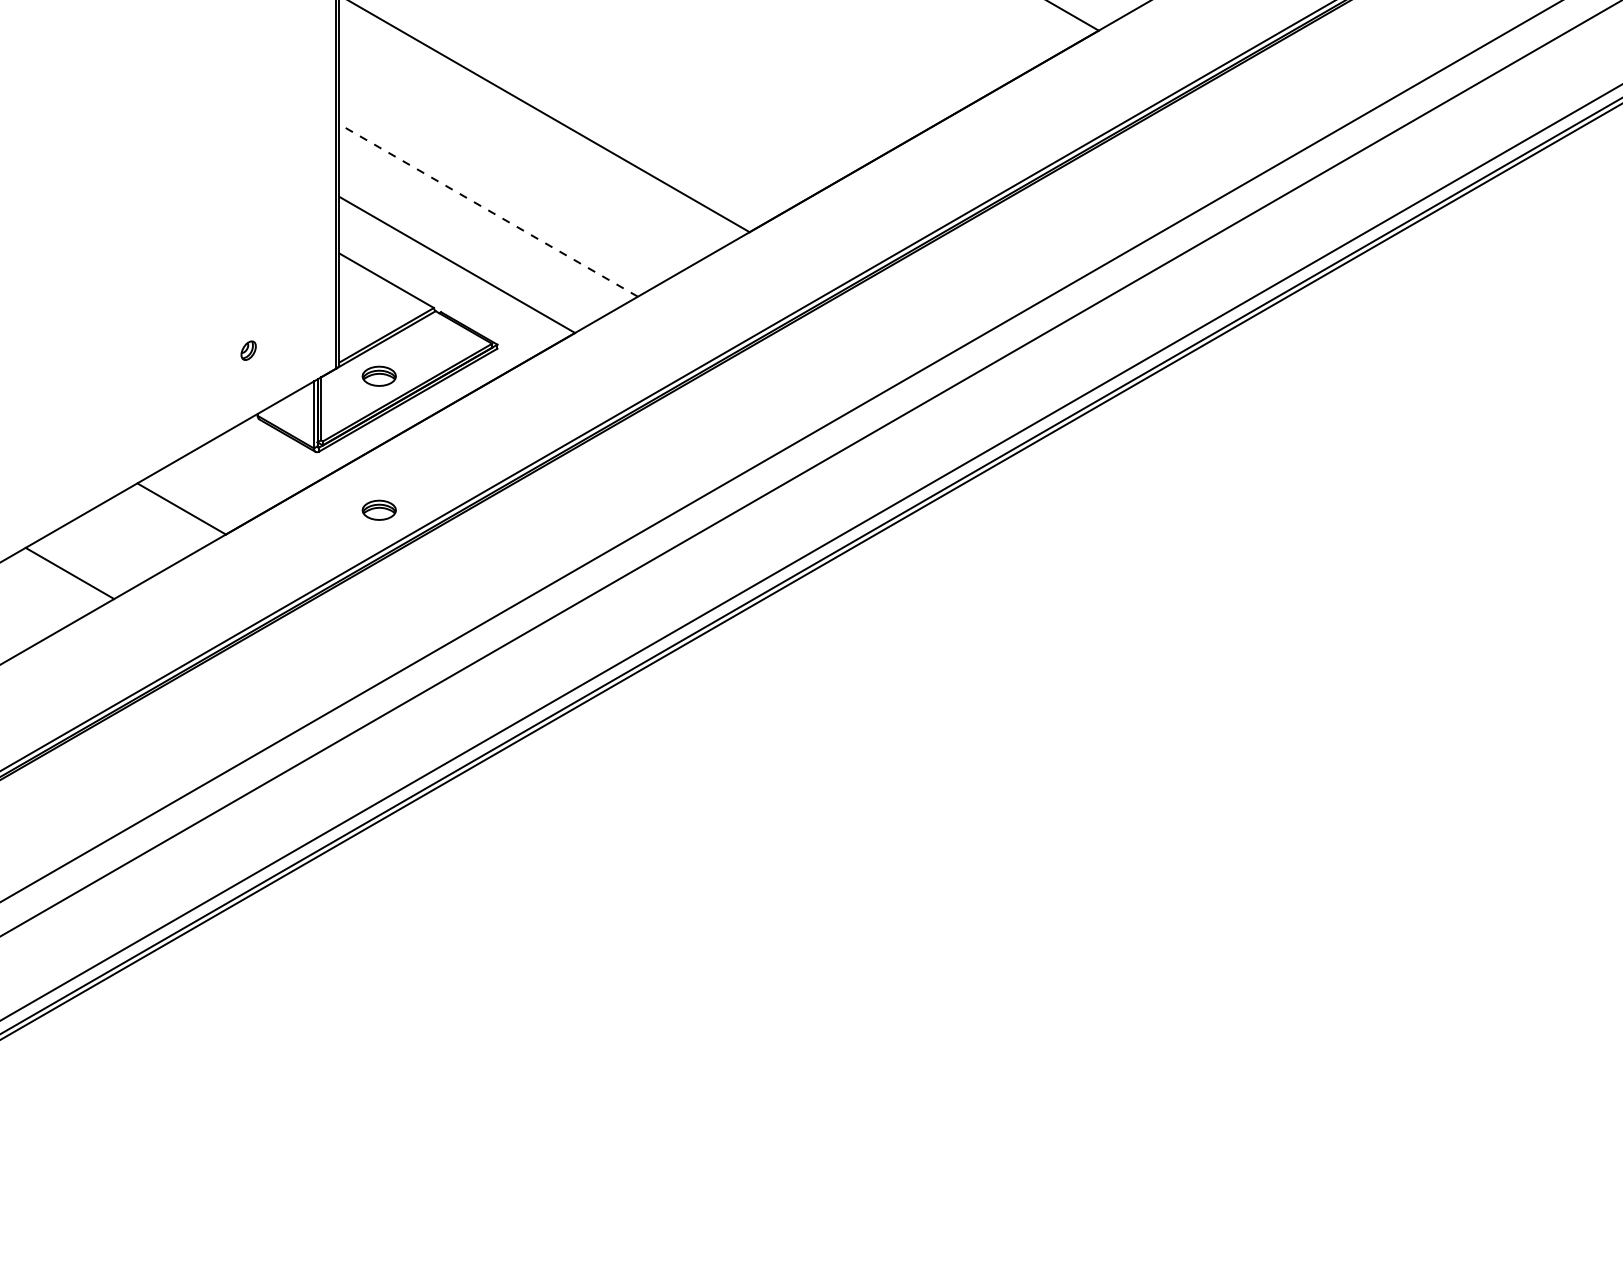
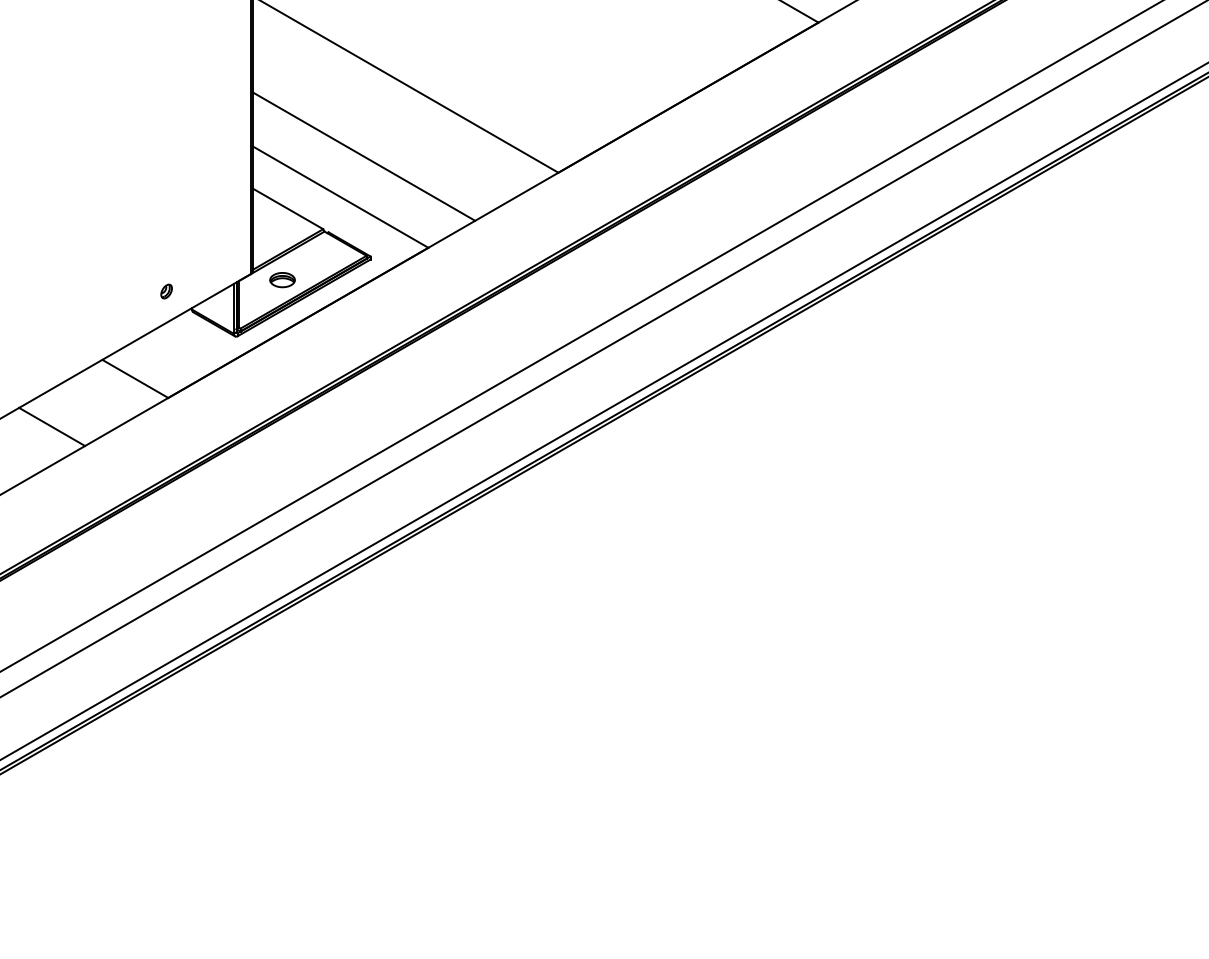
line: (488, 210) -> (363, 156), dashed -> solid
part: (248, 350) -> (166, 291), moved
part: (378, 509) -> (281, 379), removed

